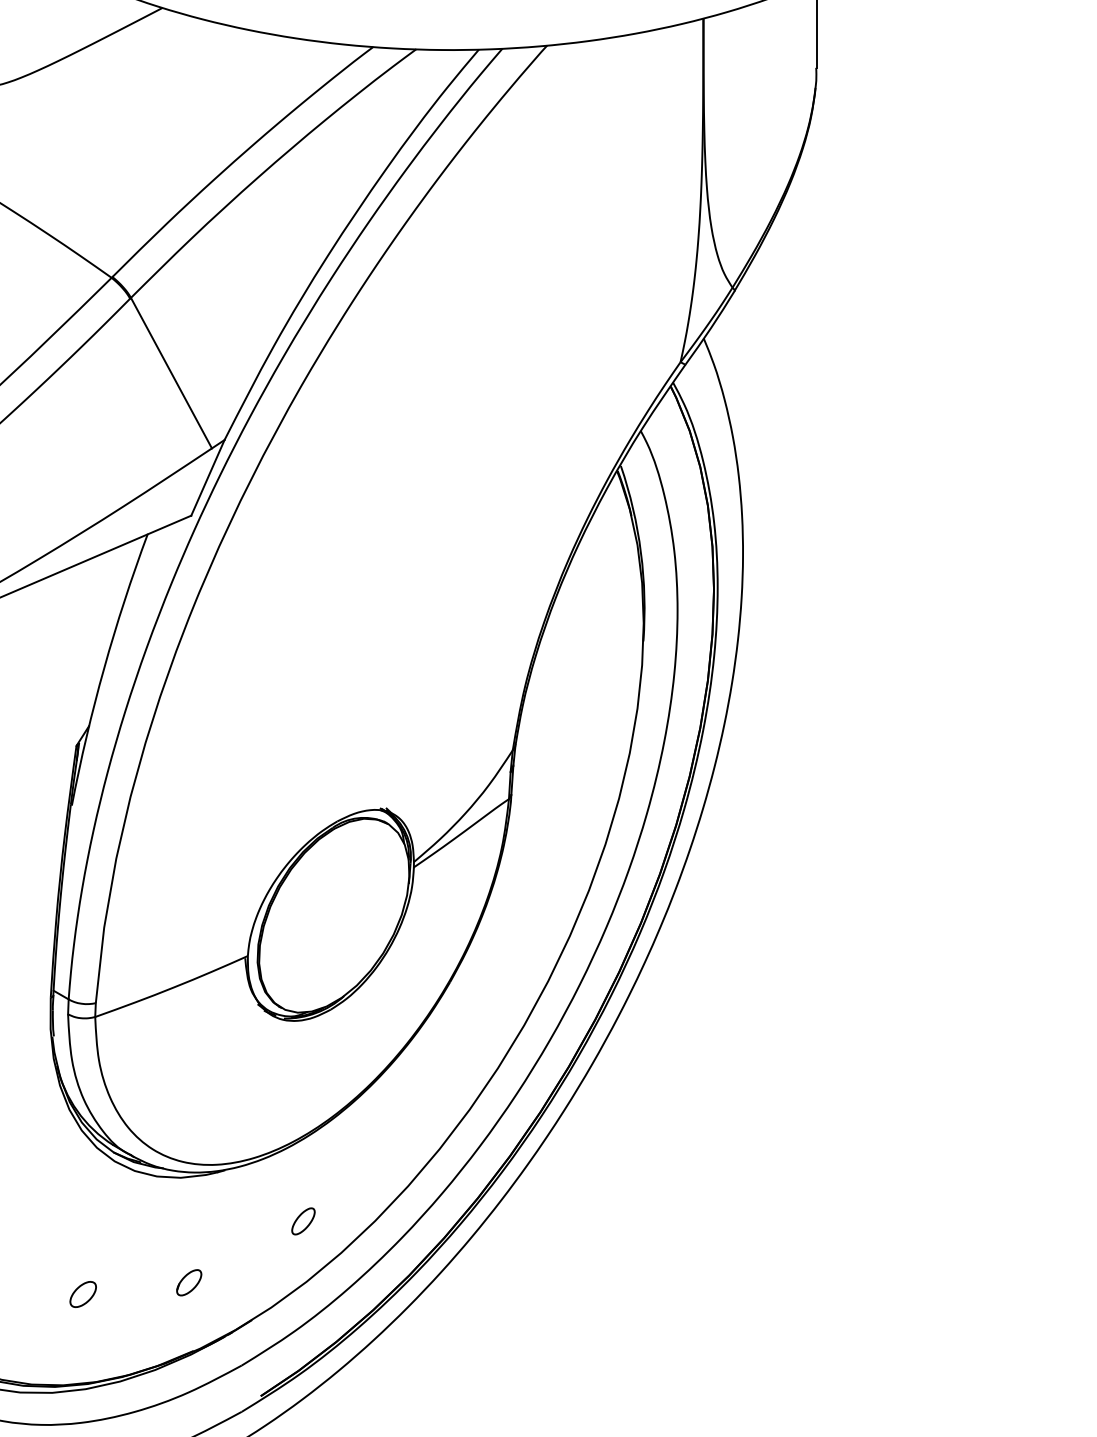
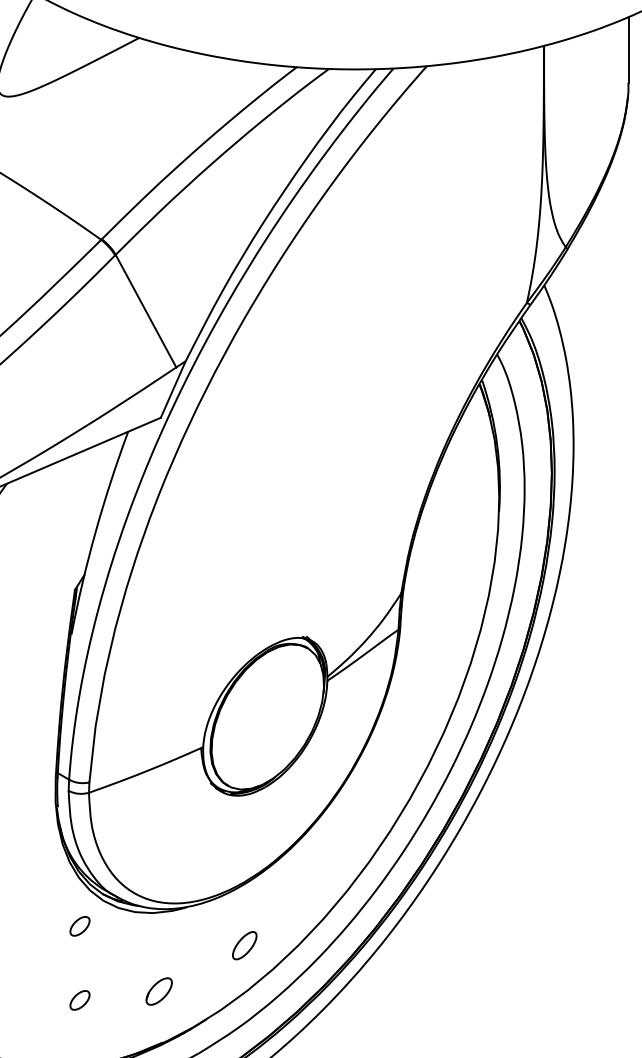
part: (82, 1195) -> (79, 926), added
part: (303, 1221) -> (244, 945), size x1.4
part: (189, 1282) -> (159, 991), size x1.4

